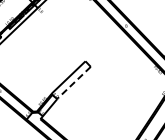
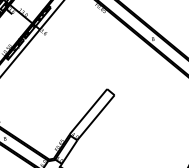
line: (73, 83) -> (95, 118), dashed -> solid

